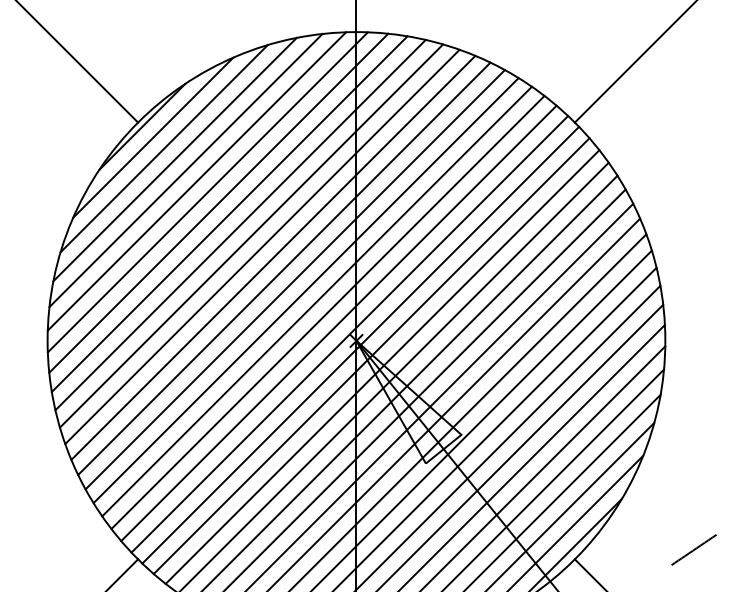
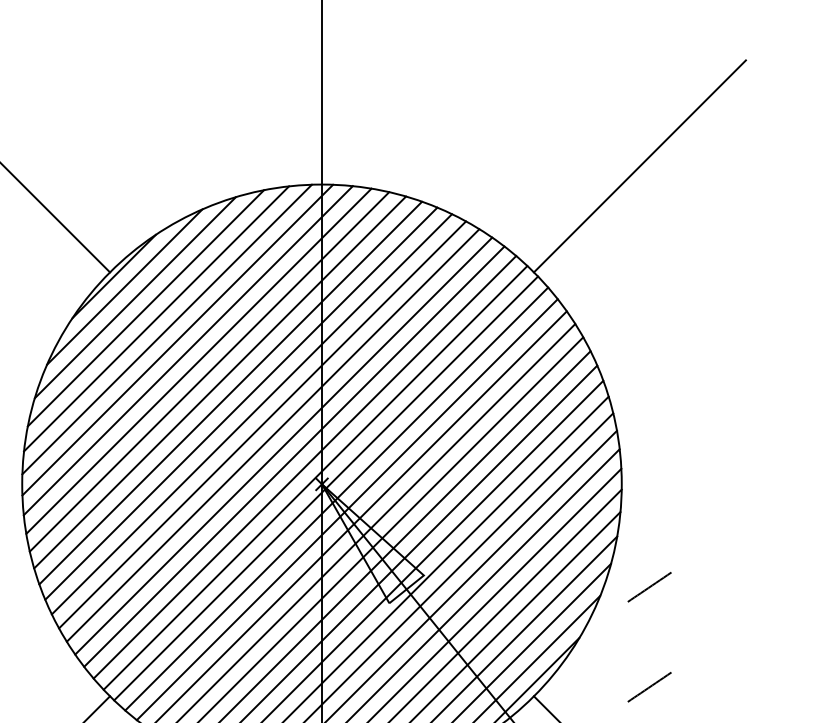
line: (693, 447) -> (649, 587), added

